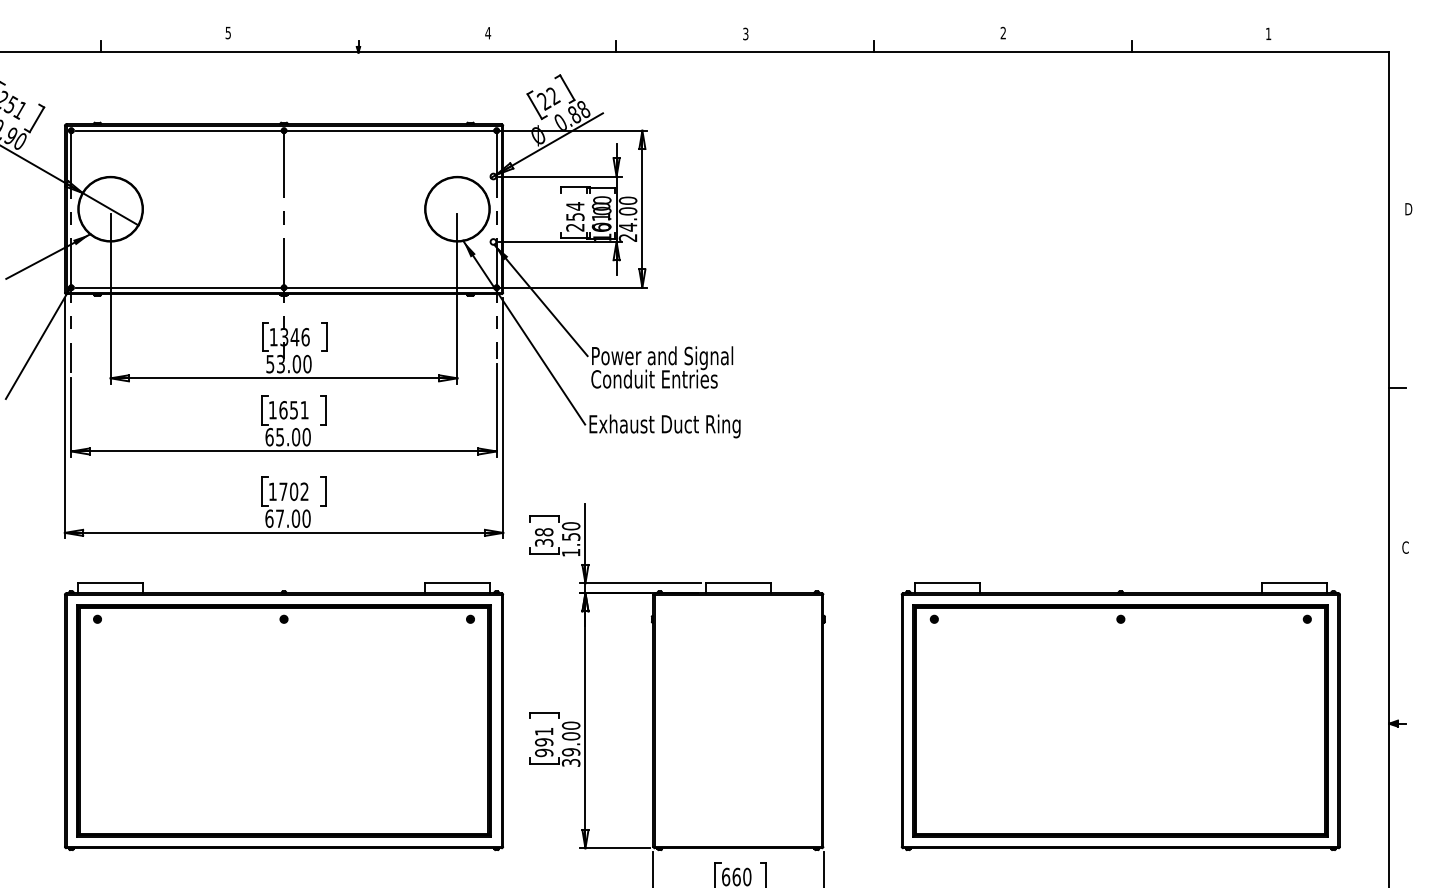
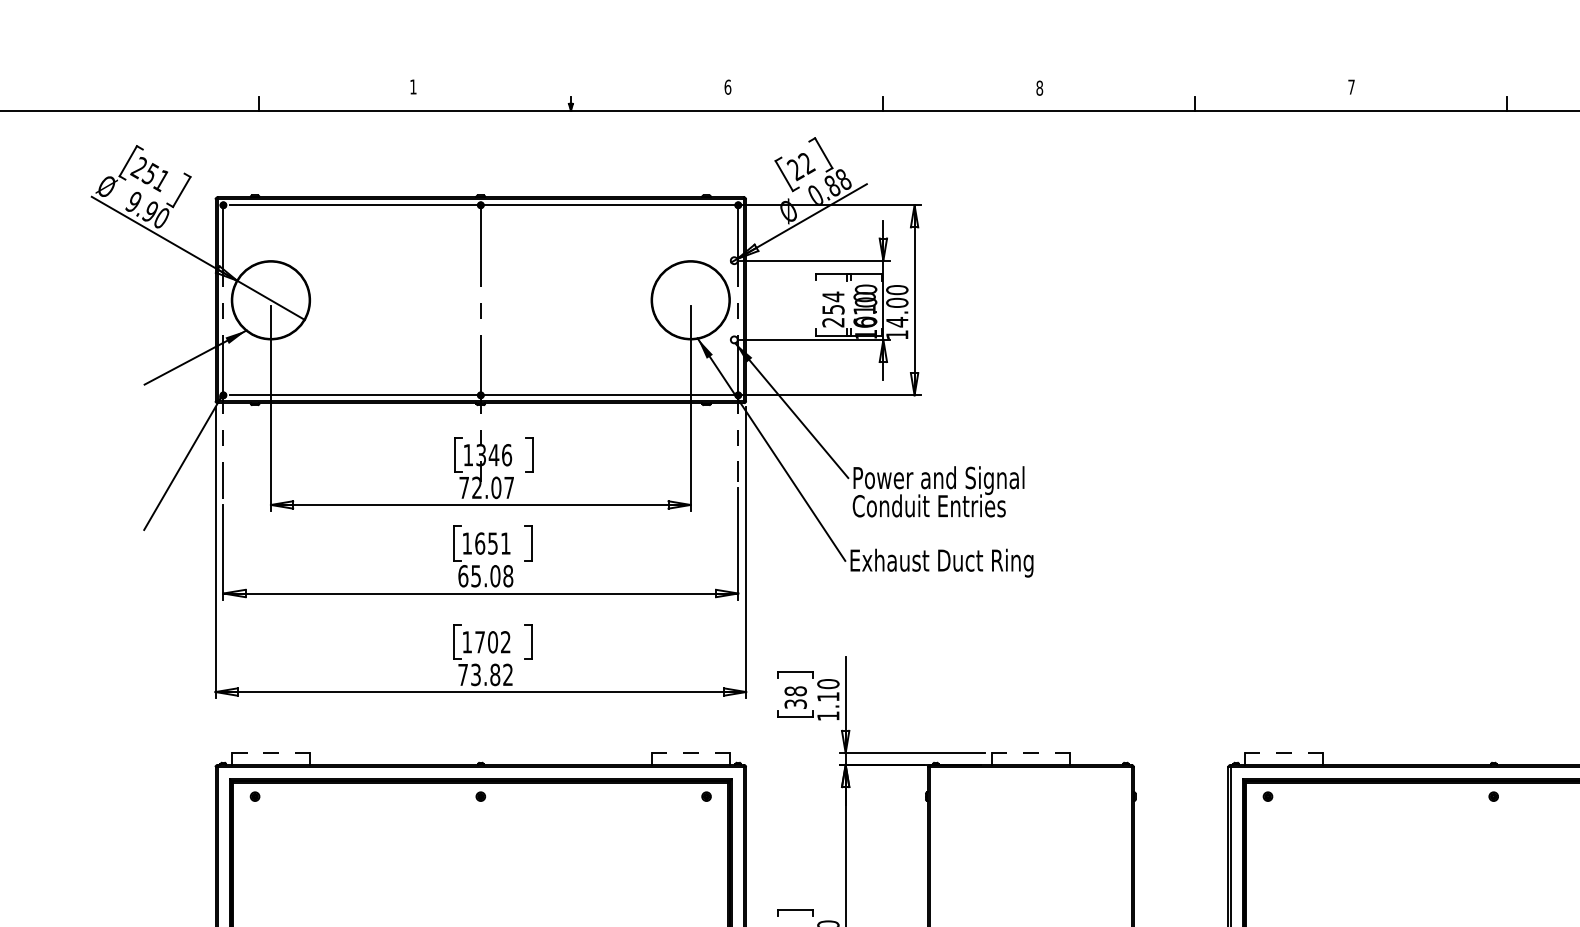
text: (227, 32) -> (412, 86), 5 -> 1
text: (1002, 32) -> (1350, 86), 2 -> 7
text: (487, 33) -> (727, 87), 4 -> 6
text: (745, 33) -> (1039, 87), 3 -> 8
text: (627, 237) -> (896, 334), 24.00 -> 14.00
text: (288, 363) -> (486, 487), 53.00 -> 72.07
text: (306, 437) -> (508, 576), 65.00 -> 65.08
text: (287, 518) -> (485, 674), 67.00 -> 73.82
text: (571, 536) -> (828, 696), 1.50 -> 1.10
line: (111, 583) -> (271, 753), solid -> dashed
line: (457, 583) -> (690, 753), solid -> dashed
line: (738, 583) -> (1030, 753), solid -> dashed
line: (947, 583) -> (1283, 753), solid -> dashed

